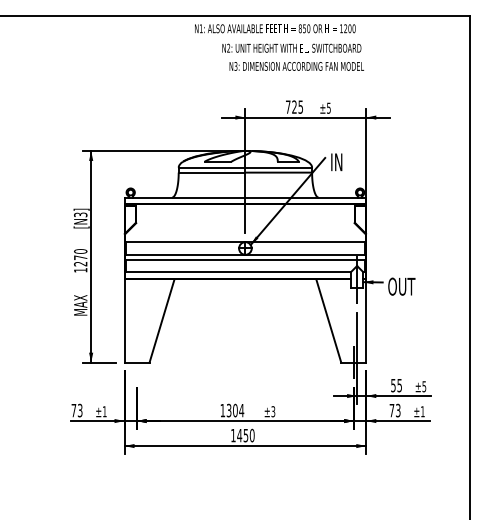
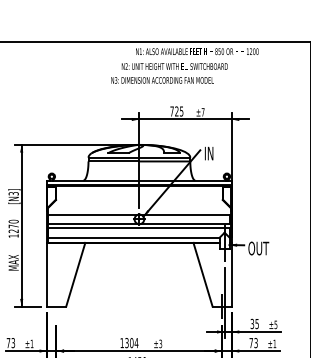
text: (275, 28) -> (197, 51), moved
text: (296, 66) -> (162, 80), moved
text: (328, 107) -> (202, 111), ±5 -> ±7
text: (393, 384) -> (252, 323), 55 -> 35

